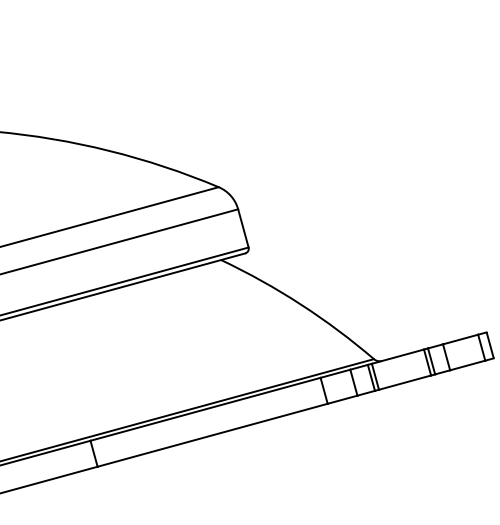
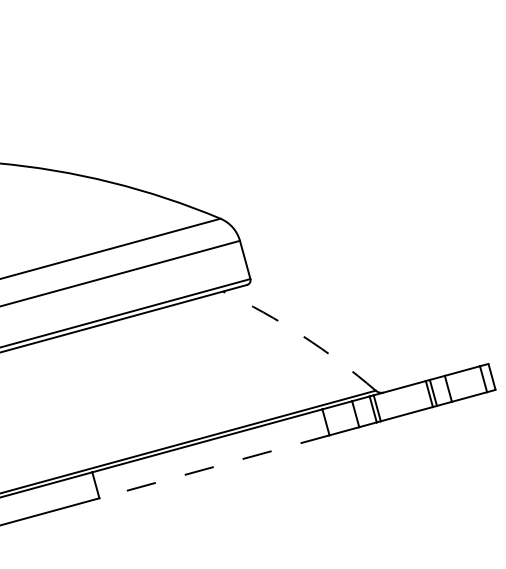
arc: (300, 304) -> (302, 336), solid -> dashed
line: (212, 434) -> (214, 466), solid -> dashed

